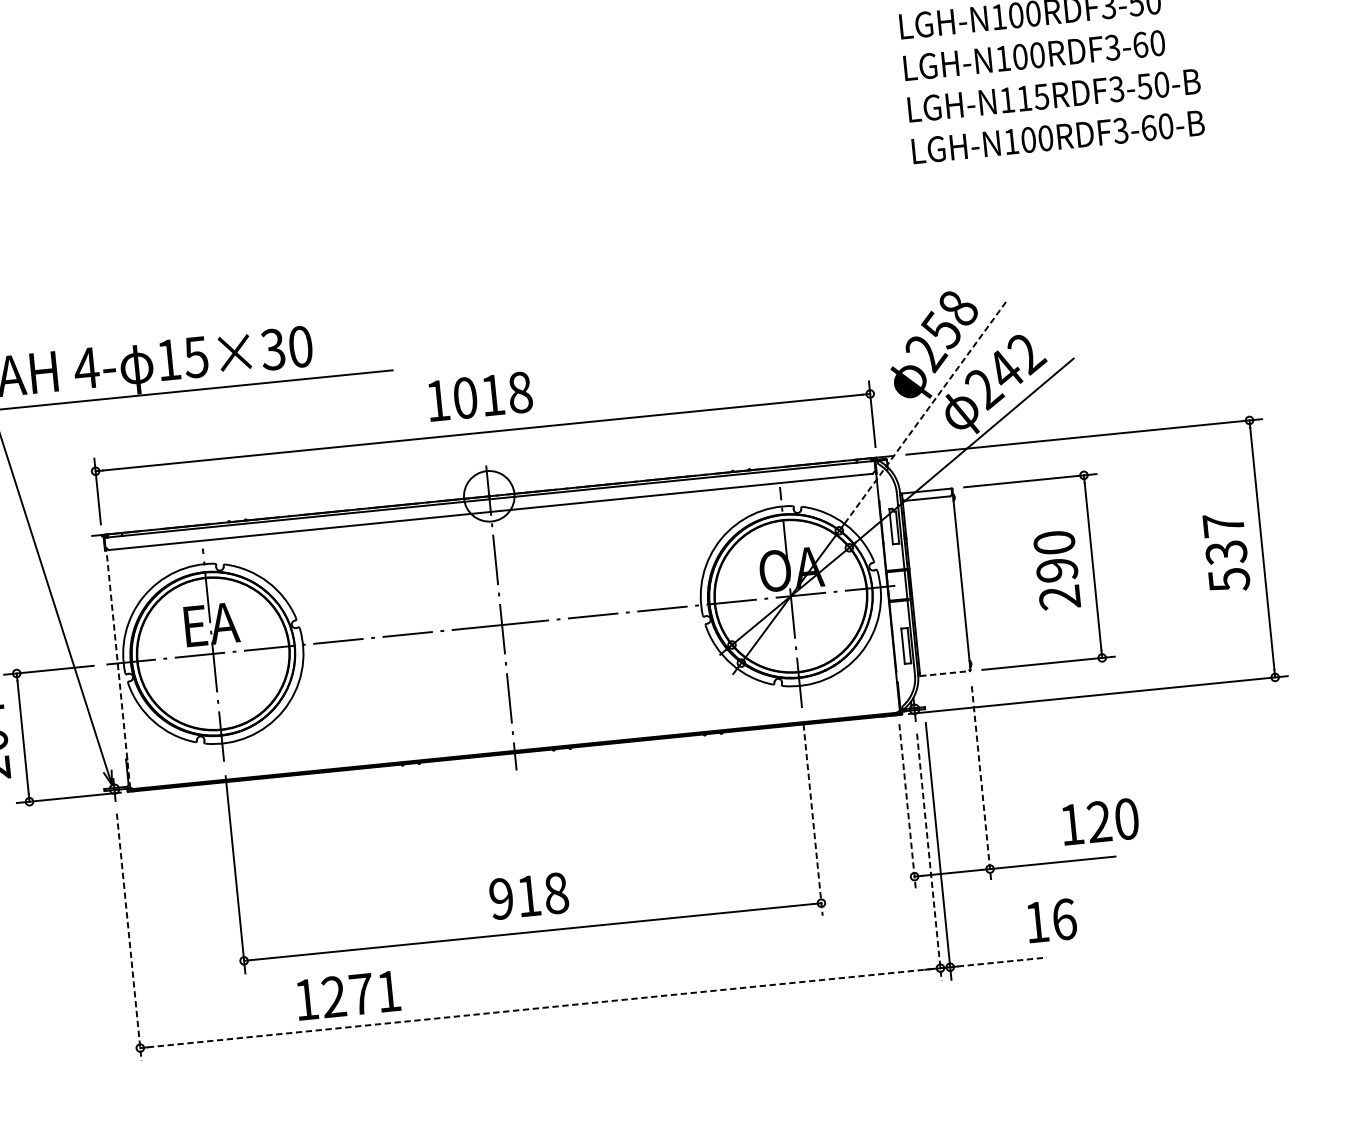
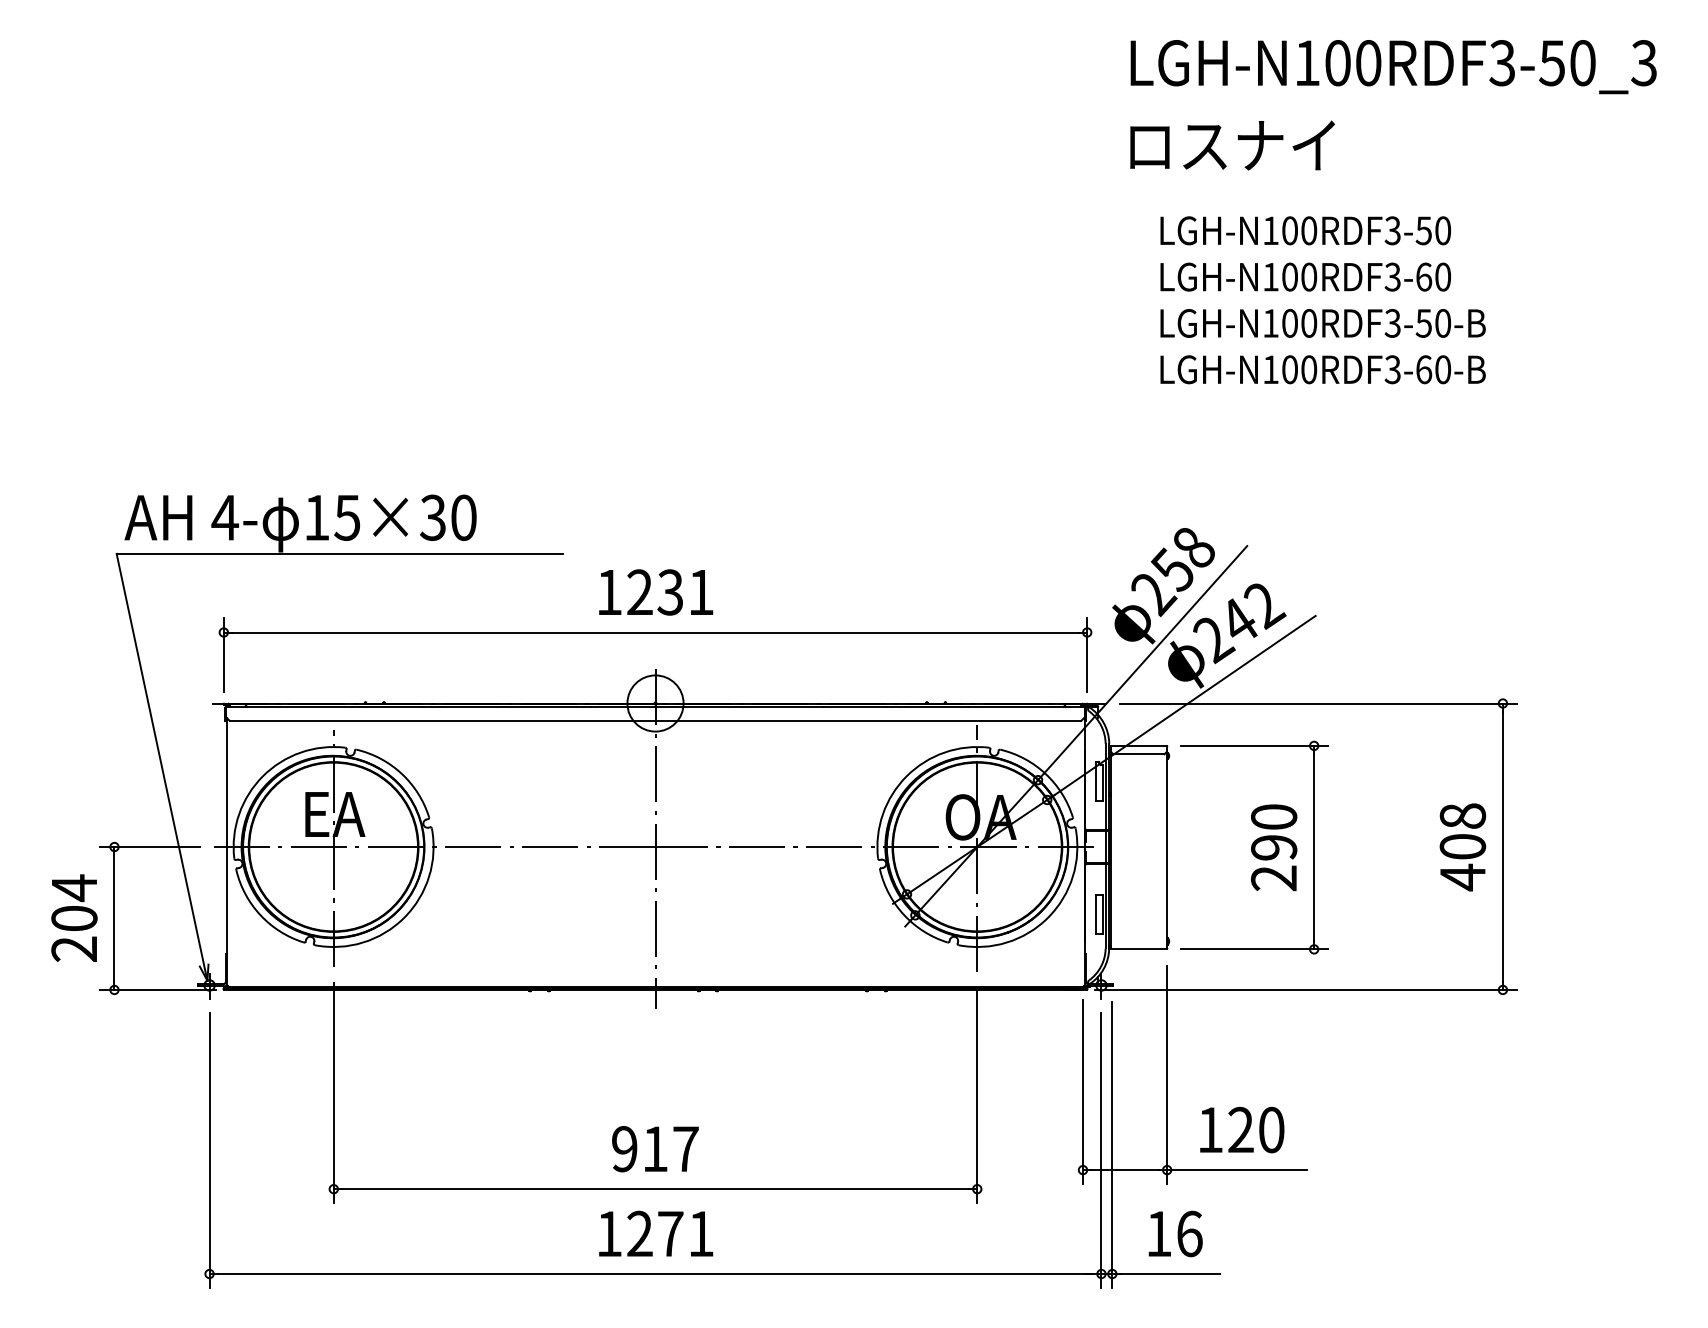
text: (1032, 97) -> (1299, 323), LGH-N115RDF3-50-B -> LGH-N100RDF3-50-B
text: (492, 395) -> (670, 592), 1018 -> 1231
line: (924, 412) -> (1145, 659), dashed -> solid
text: (1226, 553) -> (1462, 847), 537 -> 408
line: (118, 667) -> (227, 851), dashed -> solid
line: (944, 673) -> (1138, 949), dashed -> solid
line: (981, 784) -> (1167, 1075), dashed -> solid
line: (908, 806) -> (1083, 1092), dashed -> solid
line: (813, 820) -> (977, 1096), dashed -> solid
text: (1100, 821) -> (1242, 1129), moved
line: (929, 857) -> (1101, 1150), dashed -> solid
text: (556, 893) -> (685, 1149), 918 -> 917
text: (1051, 920) -> (1175, 1233), moved
line: (129, 937) -> (209, 1150), dashed -> solid
line: (1002, 962) -> (1170, 1274), dashed -> solid
text: (348, 995) -> (656, 1233), moved
line: (540, 1008) -> (655, 1274), dashed -> solid

